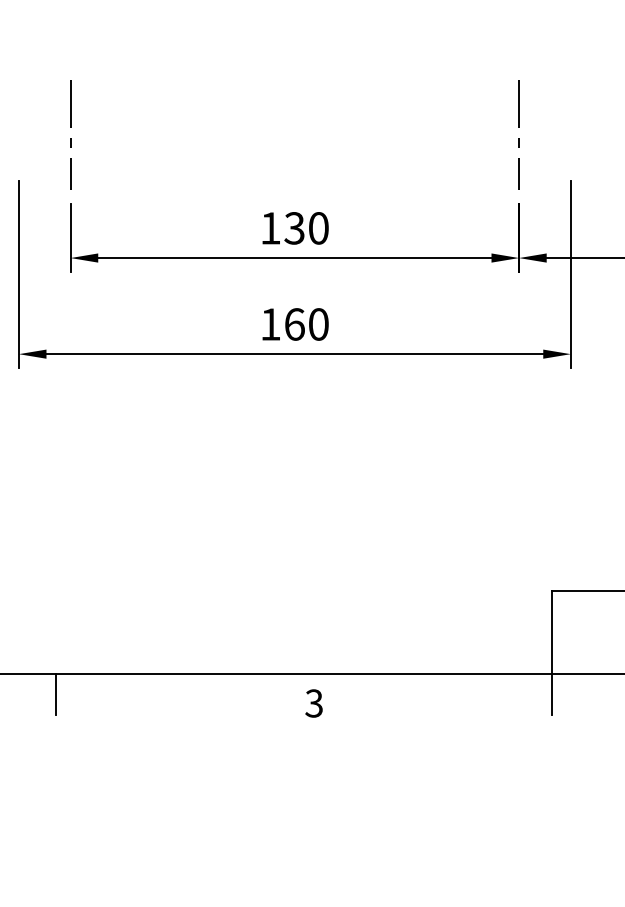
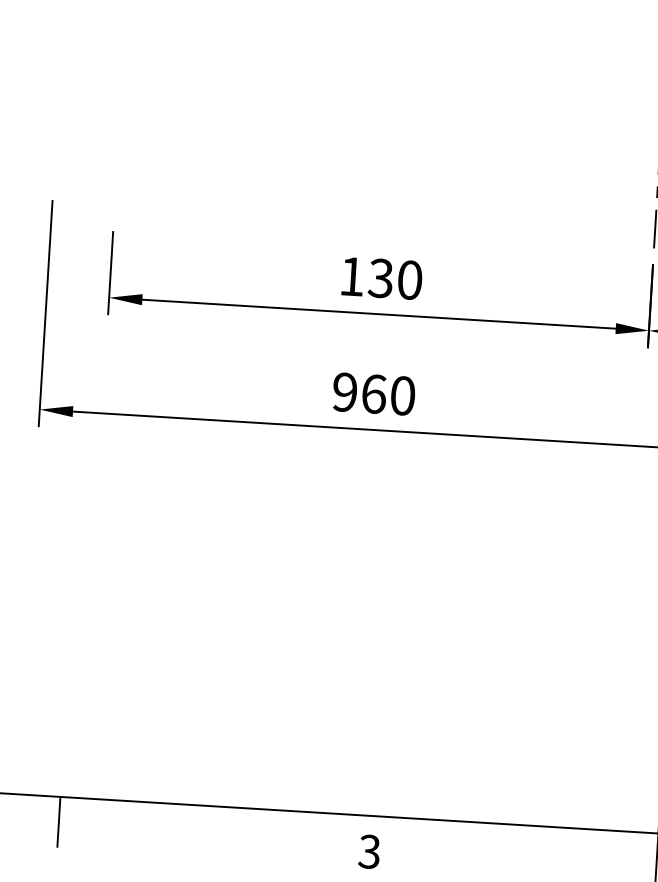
line: (70, 138) -> (117, 153), removed
text: (270, 324) -> (344, 392), 160 -> 960

